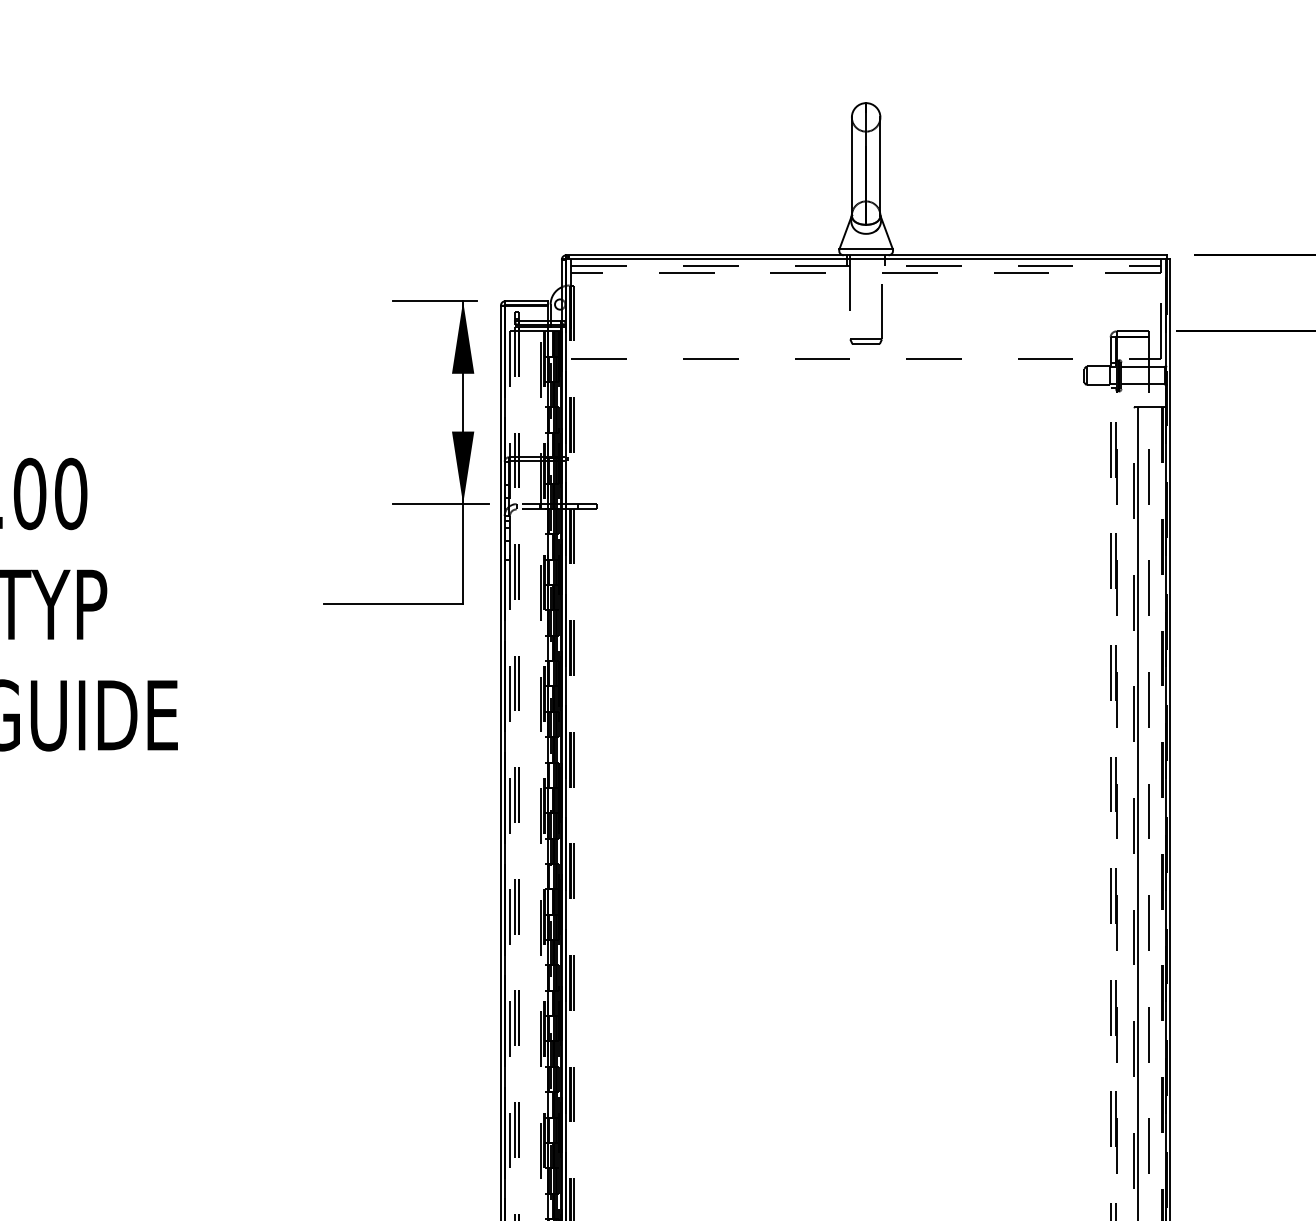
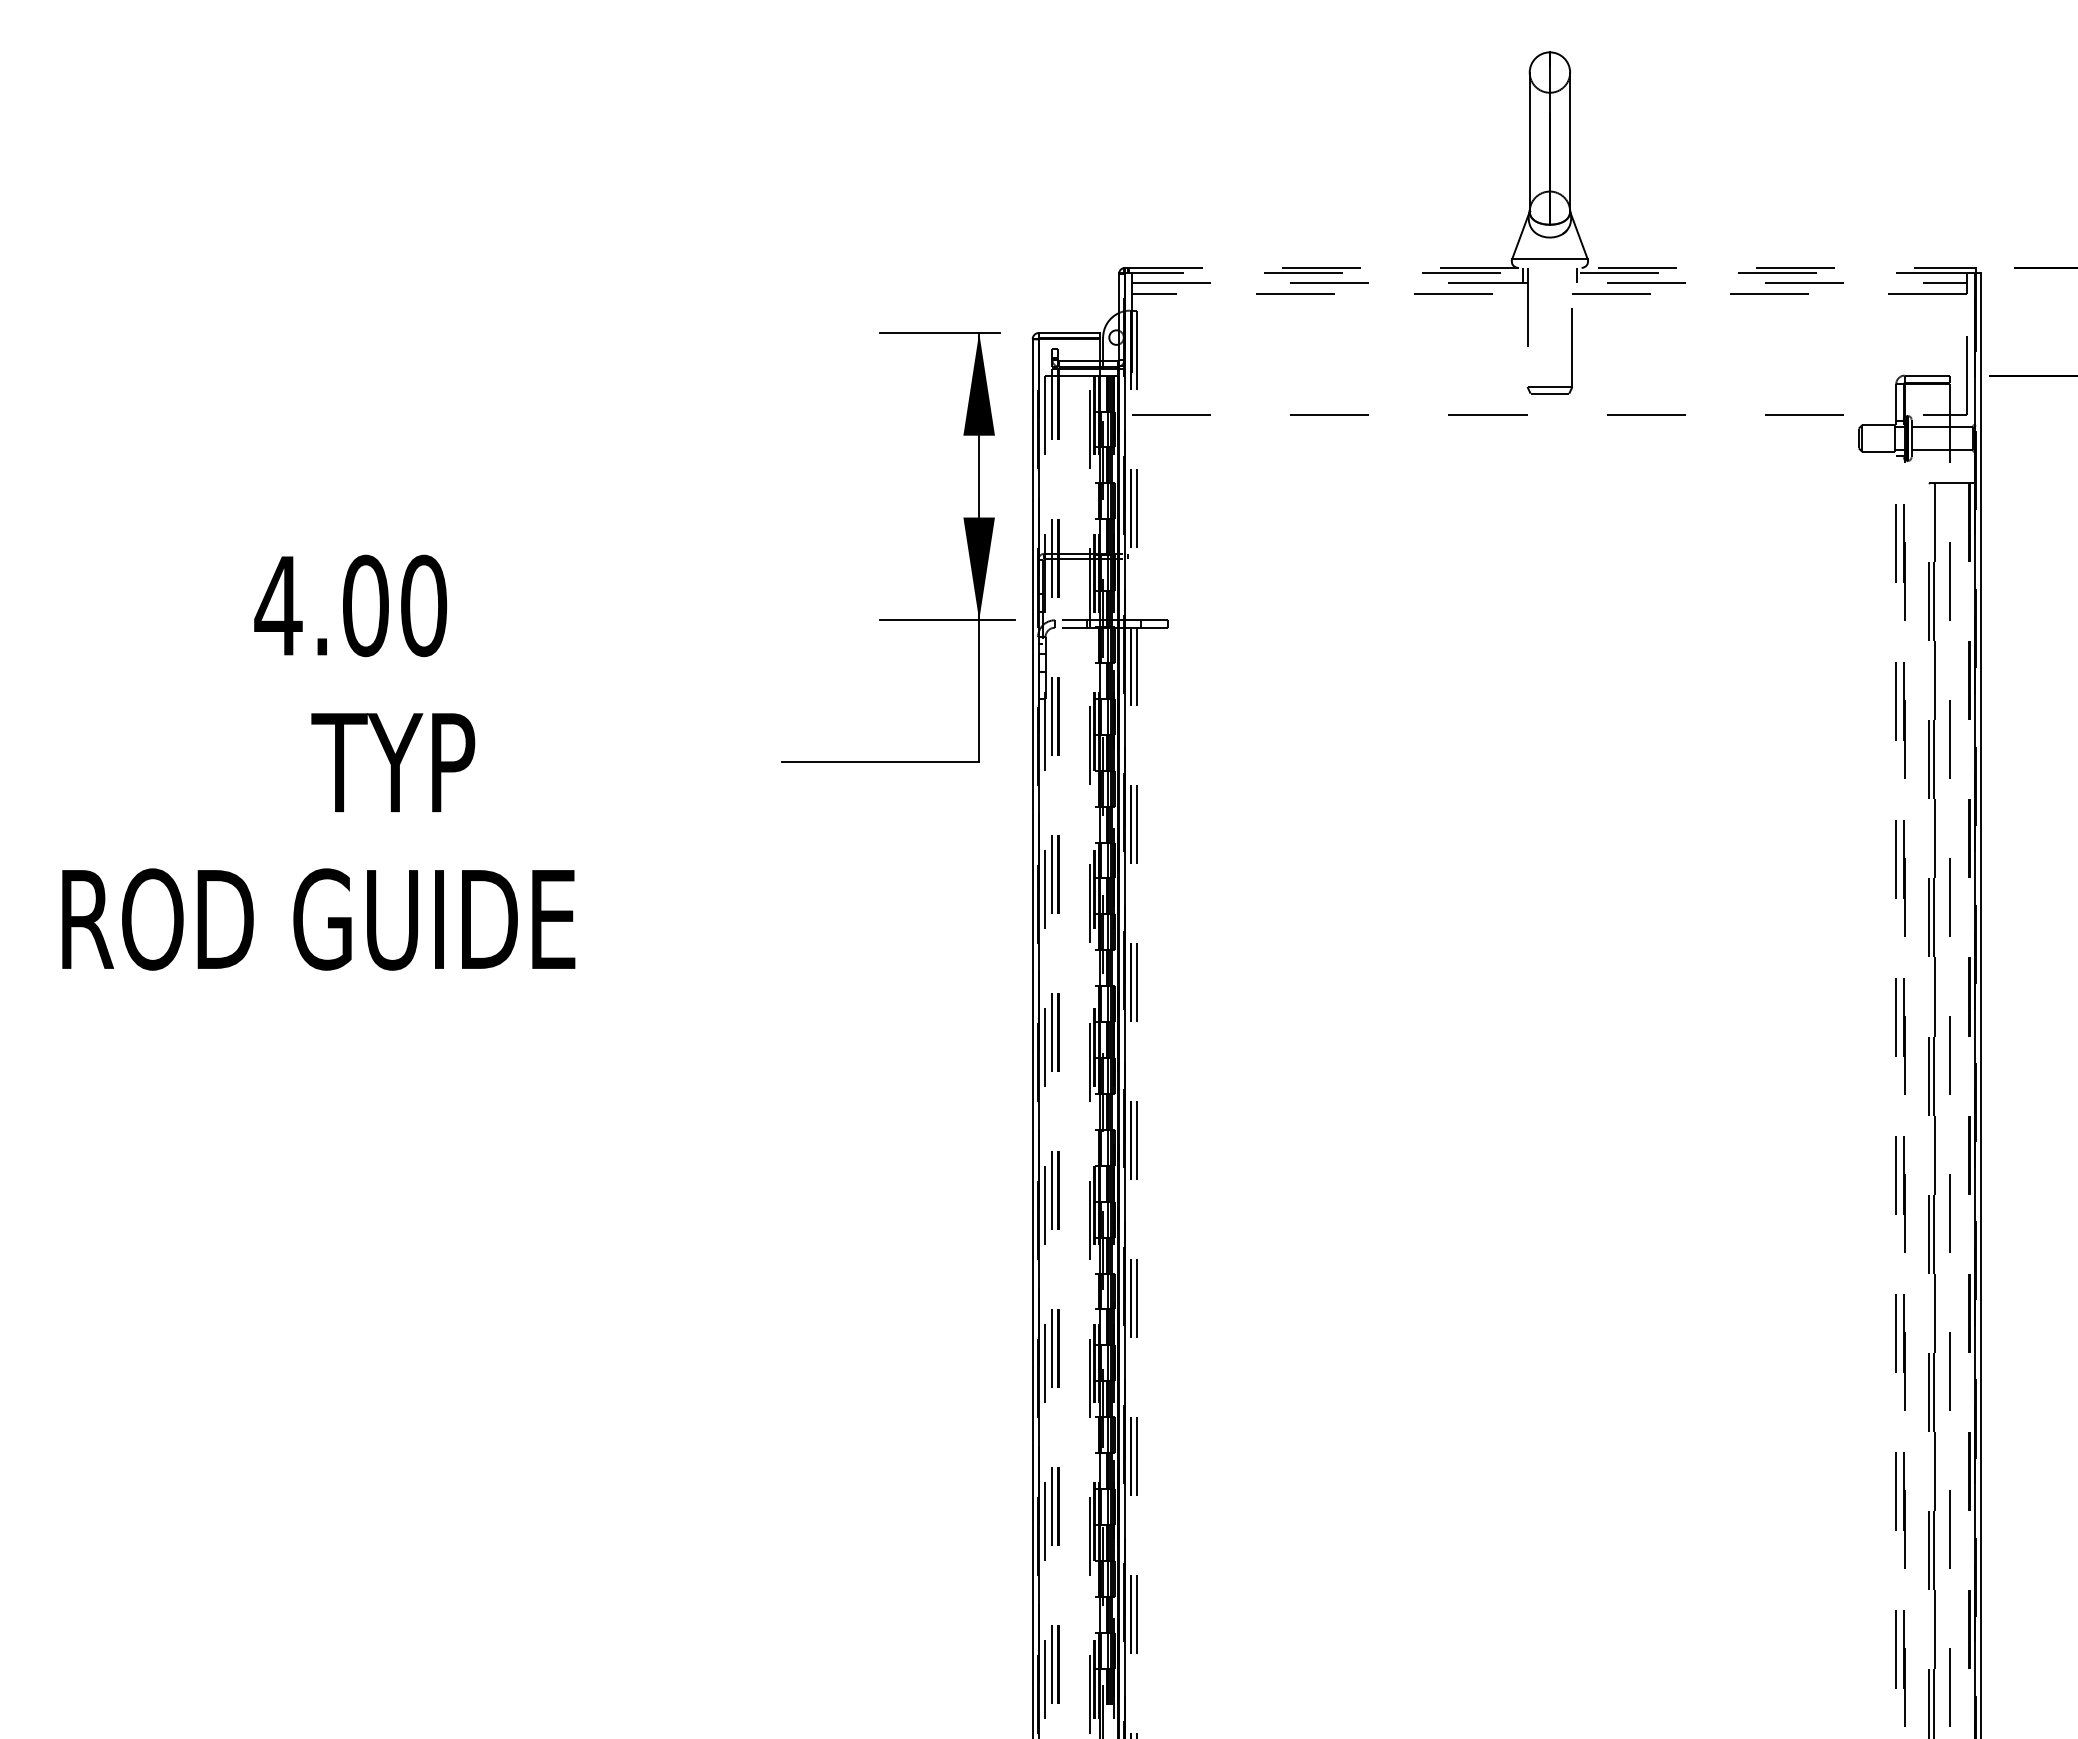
line: (865, 255) -> (1549, 267), solid -> dashed
line: (865, 259) -> (1549, 273), solid -> dashed

